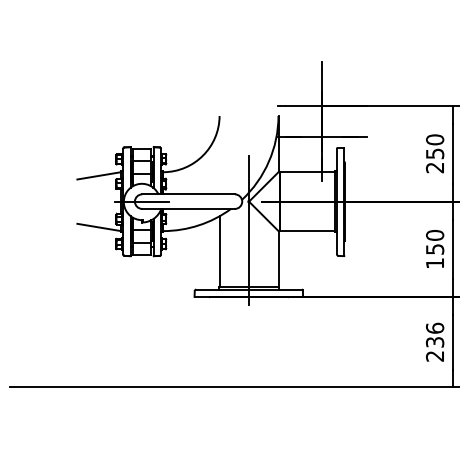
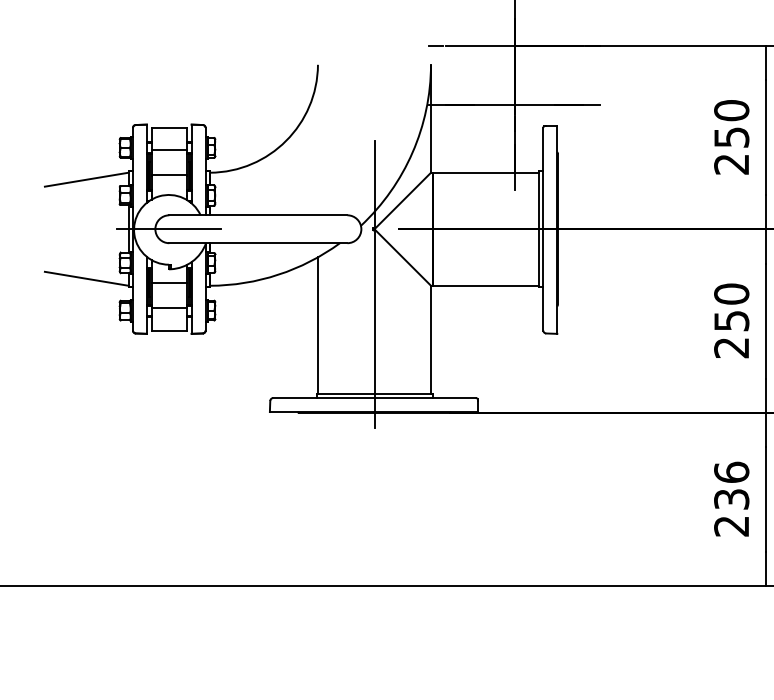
text: (434, 263) -> (730, 347), 150 -> 250

